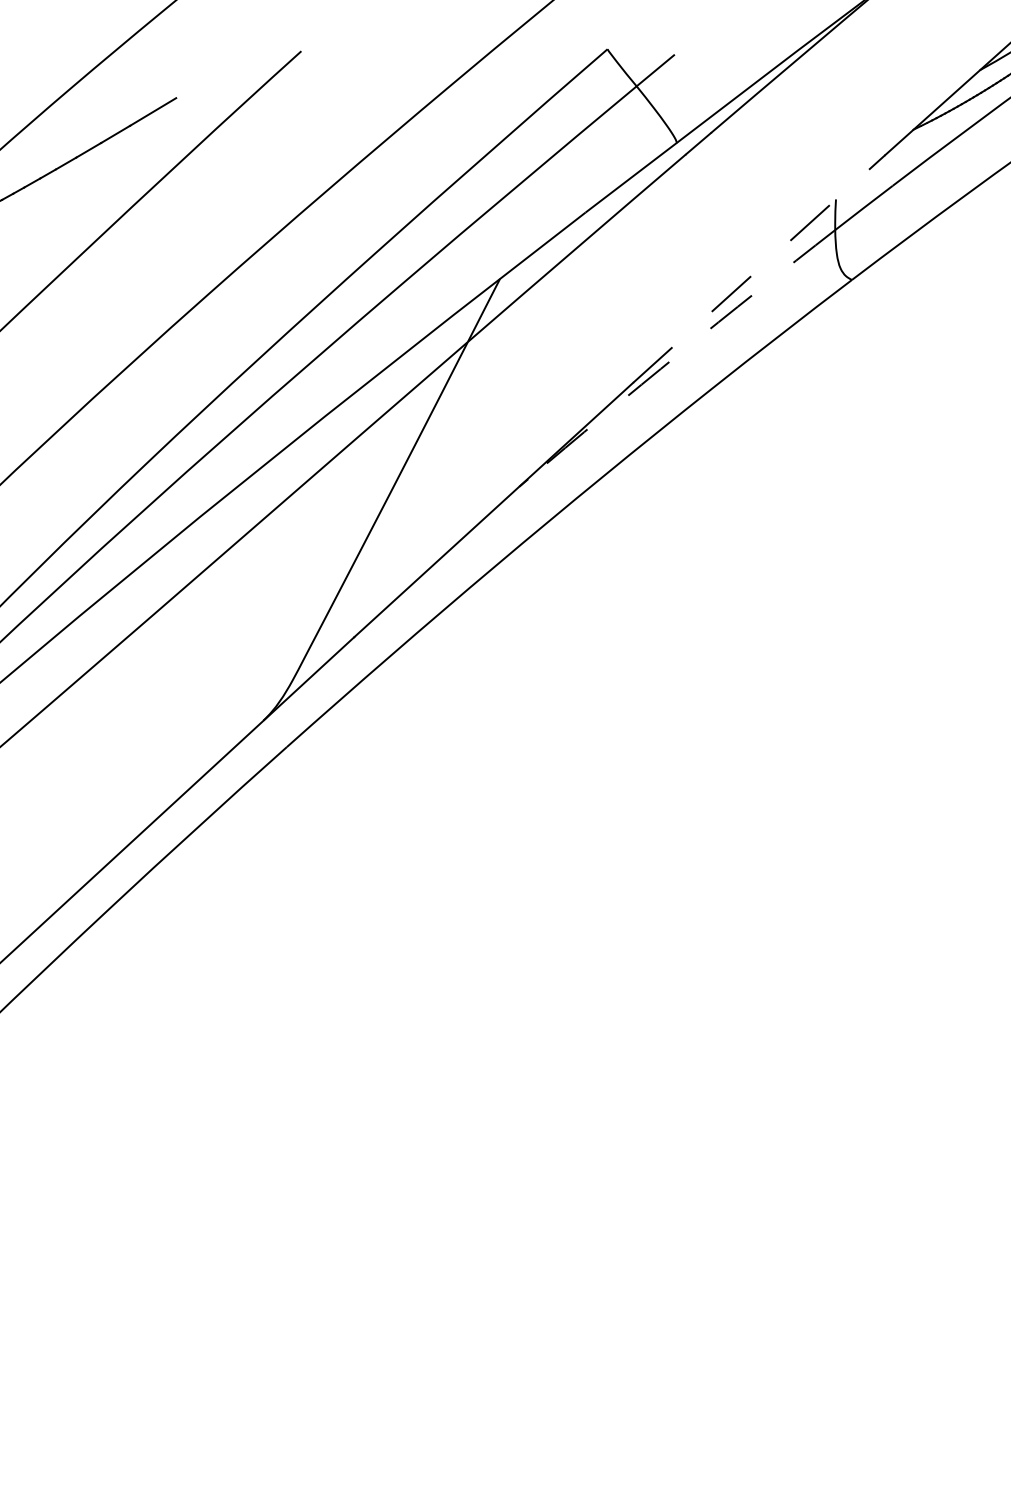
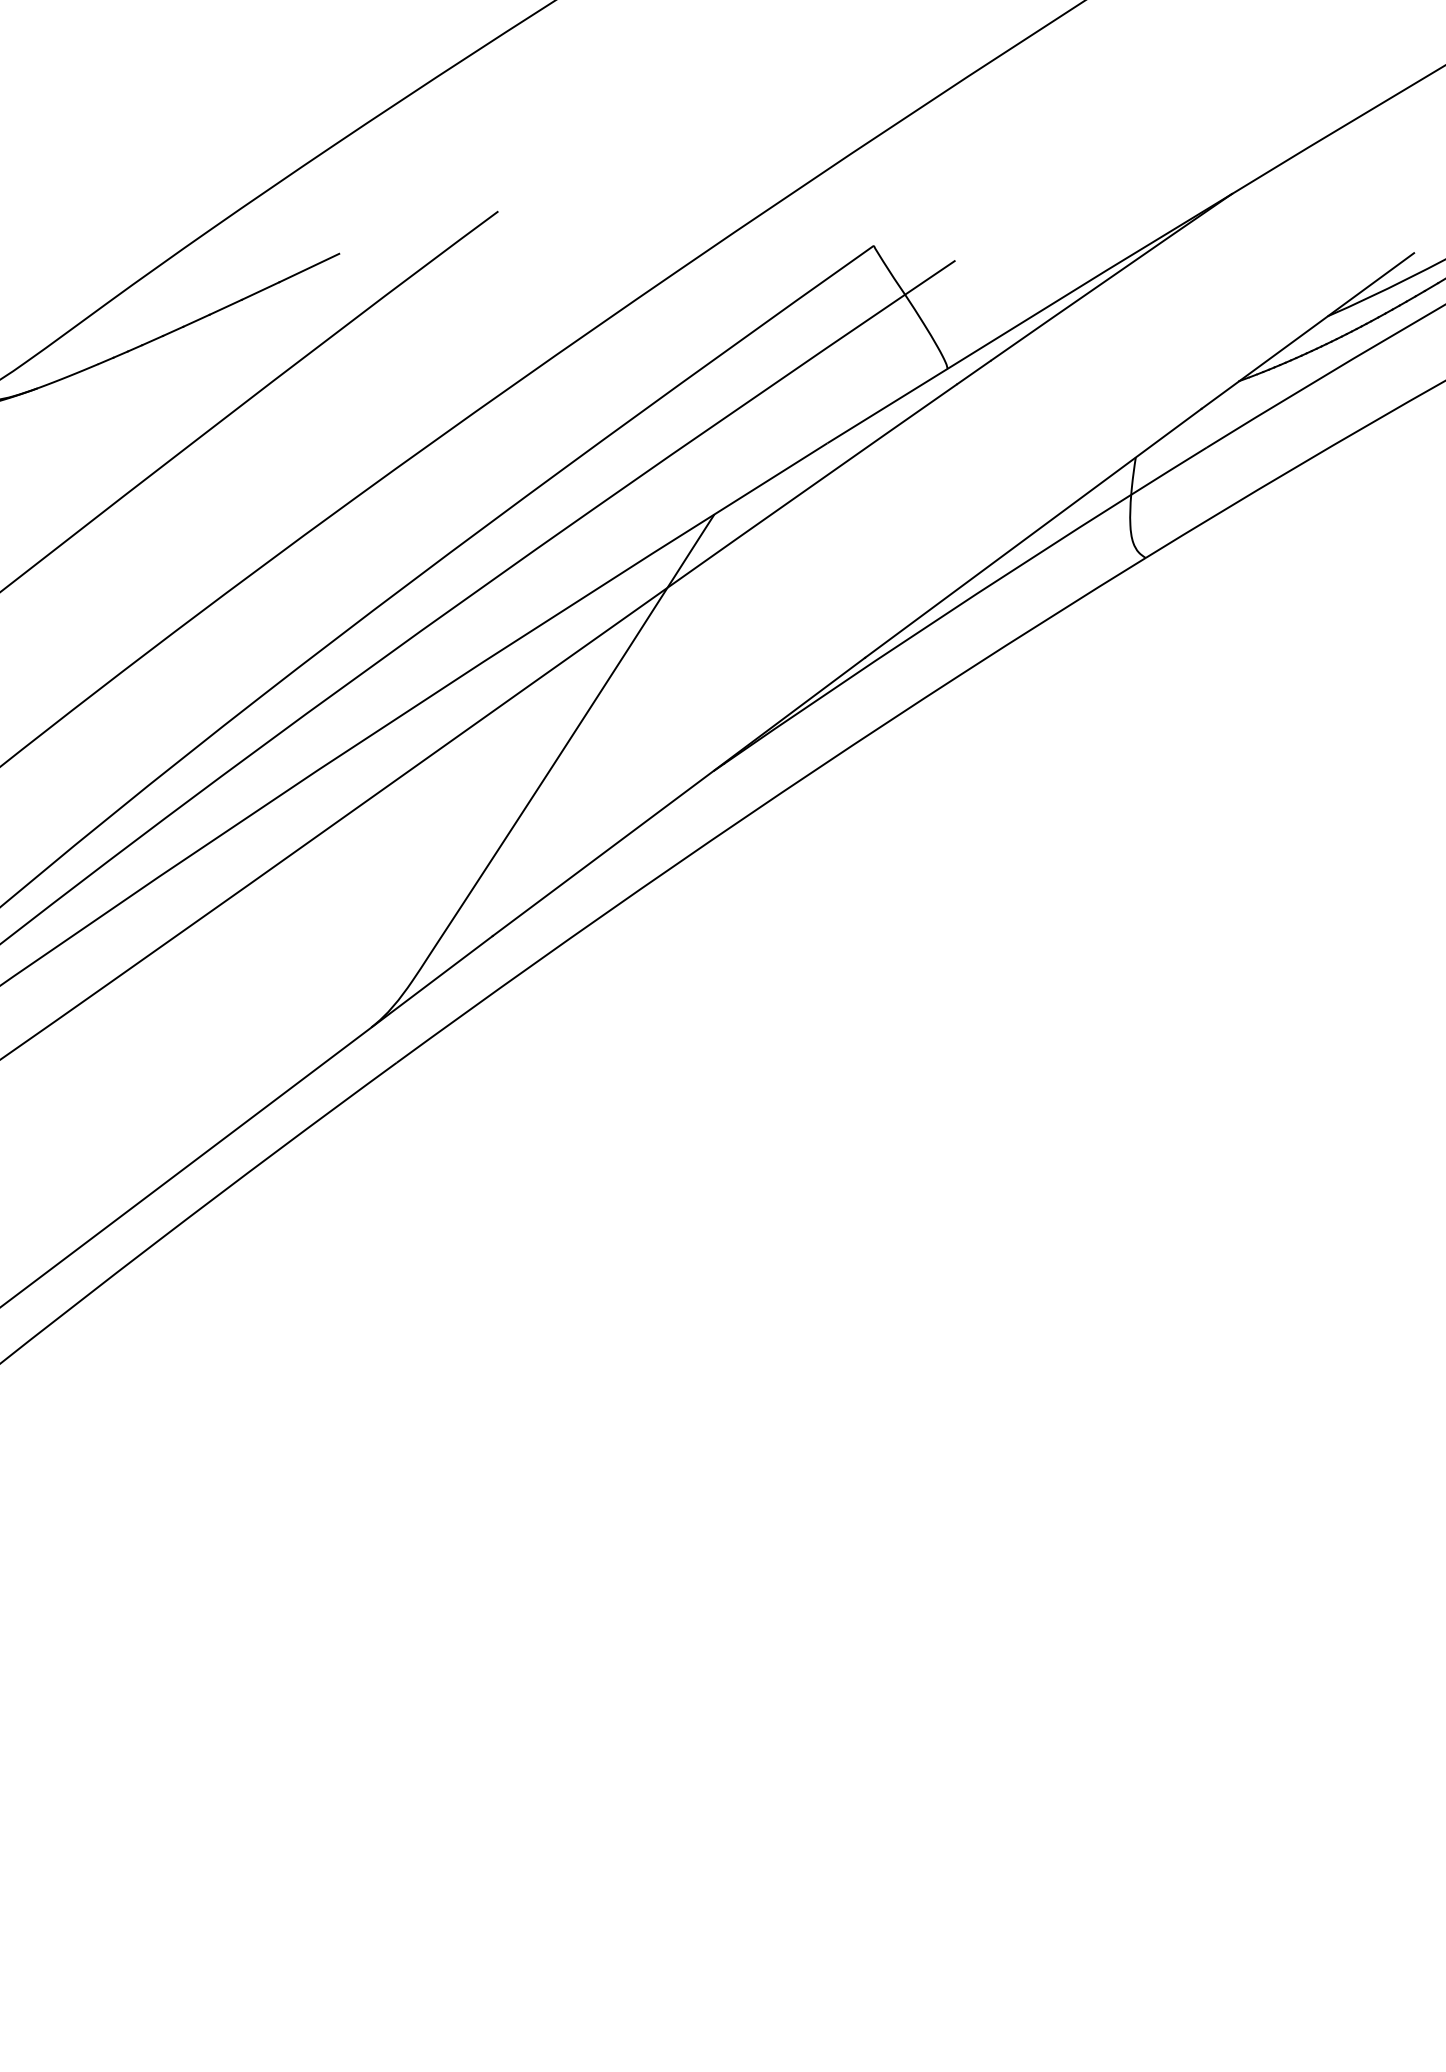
line: (759, 269) -> (1033, 533), dashed -> solid
arc: (680, 353) -> (926, 627), dashed -> solid

